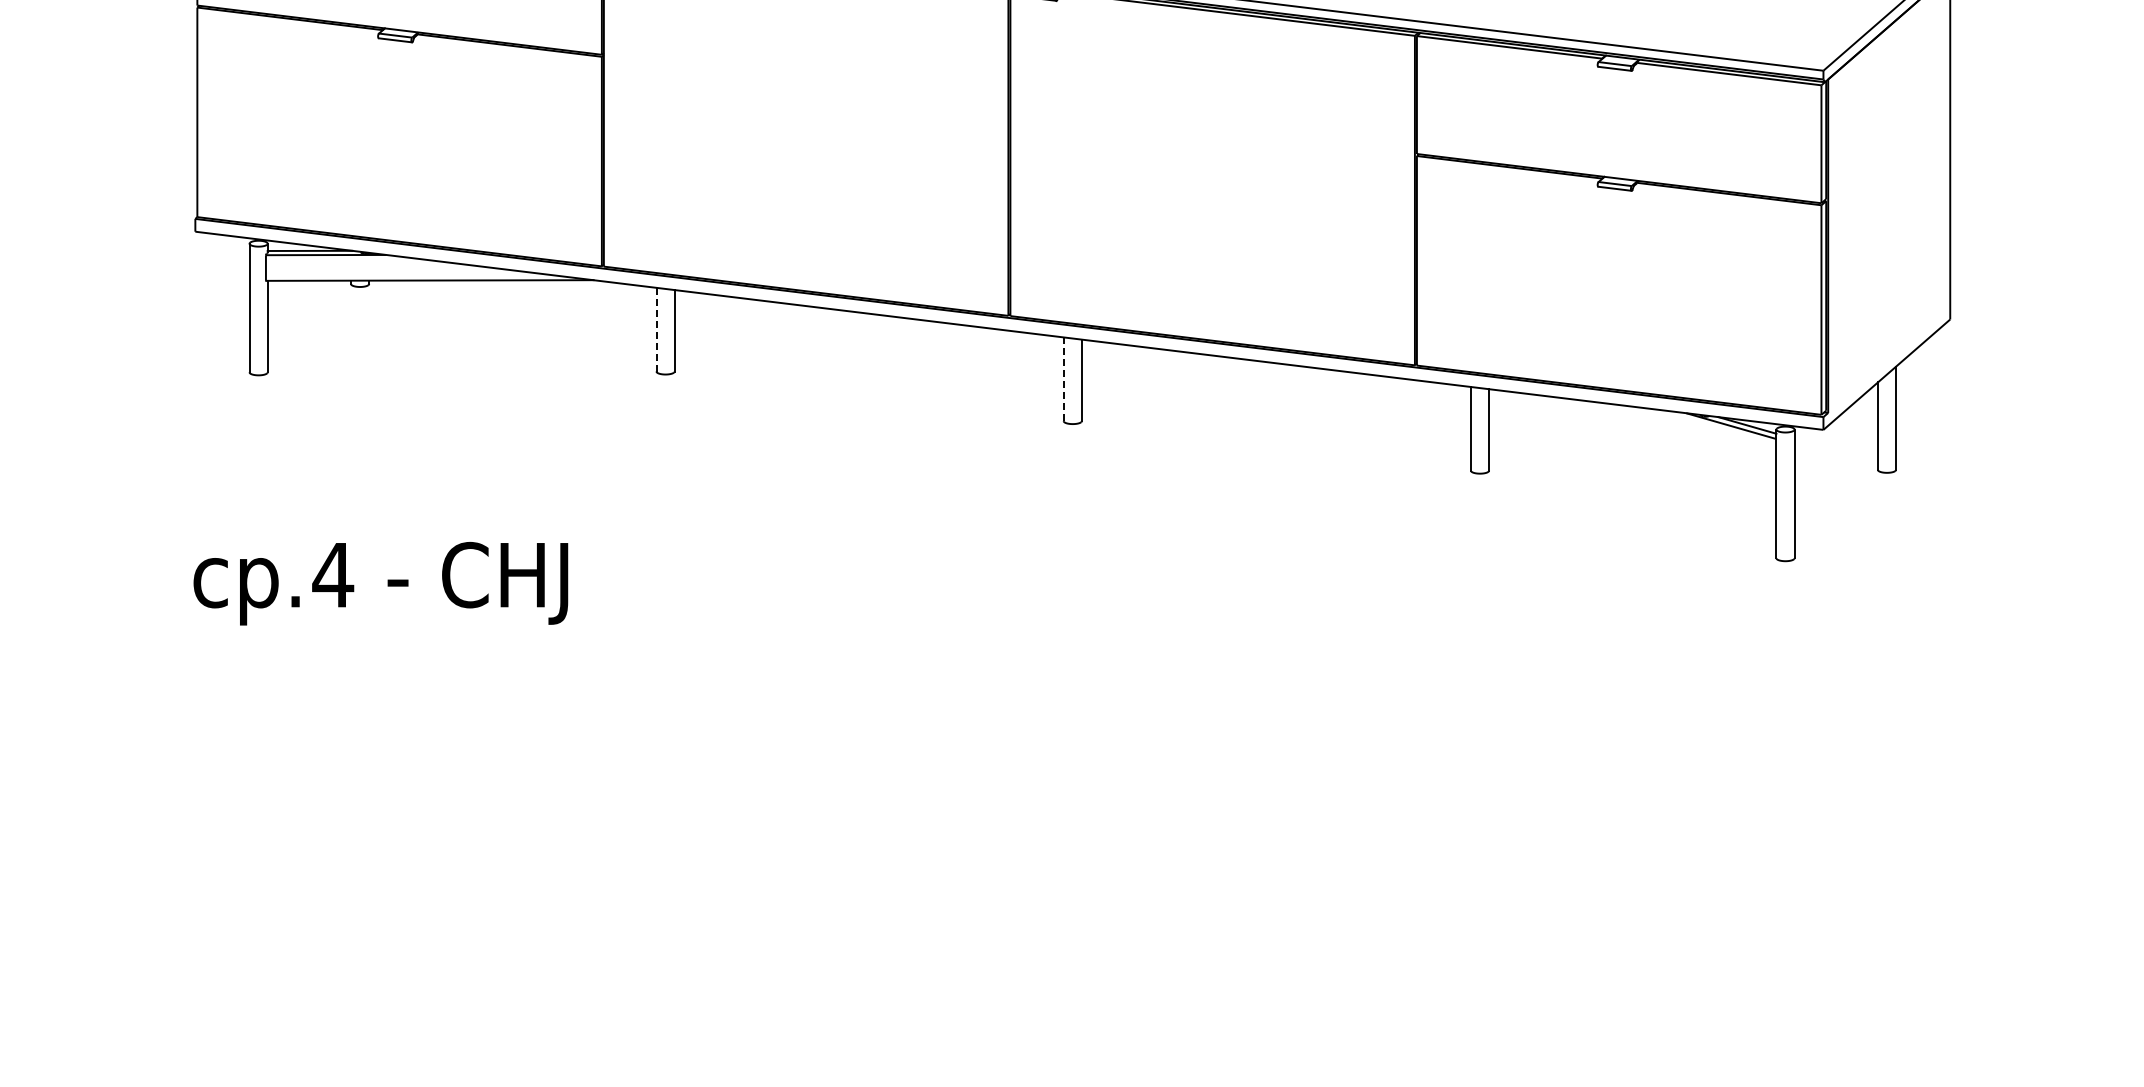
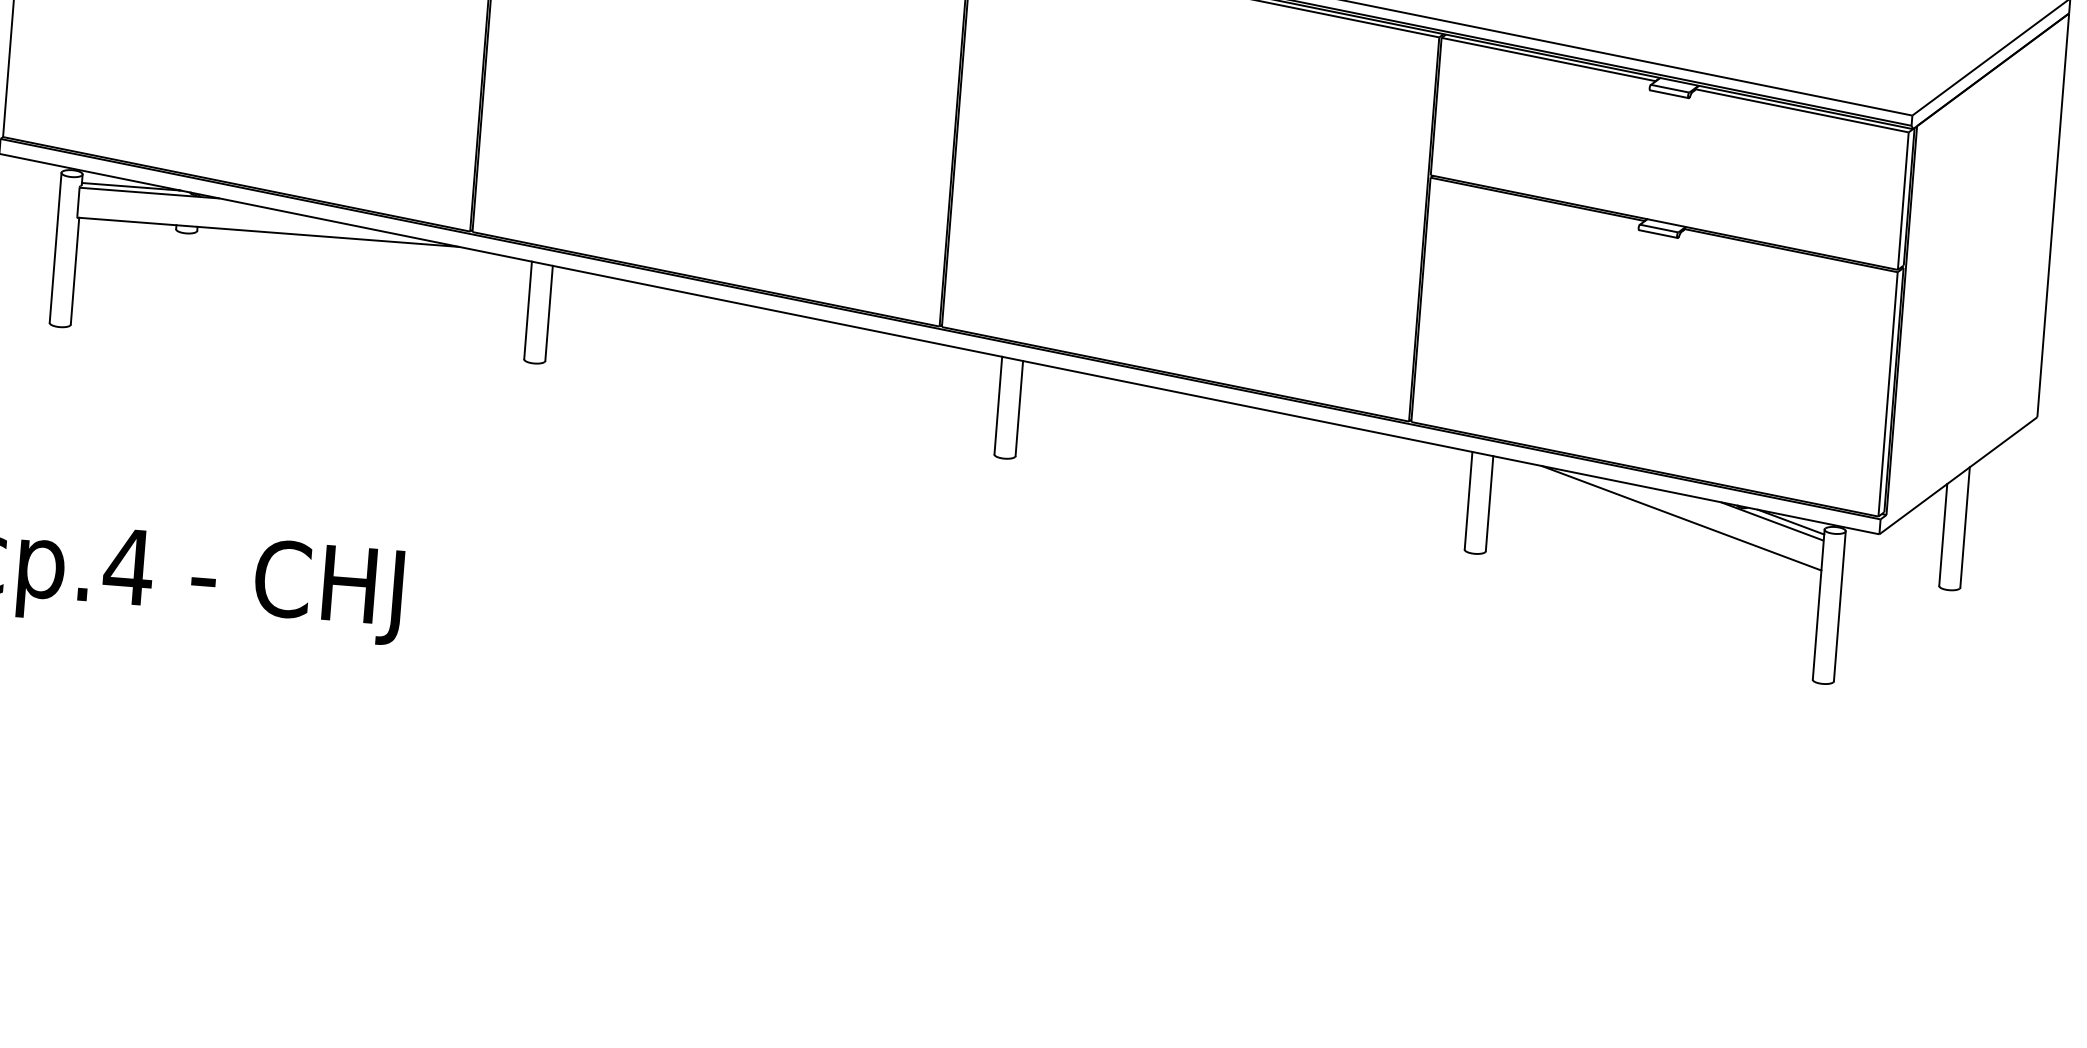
line: (656, 329) -> (528, 310), dashed -> solid
line: (1063, 379) -> (998, 405), dashed -> solid
line: (1653, 429) -> (1681, 518), added

